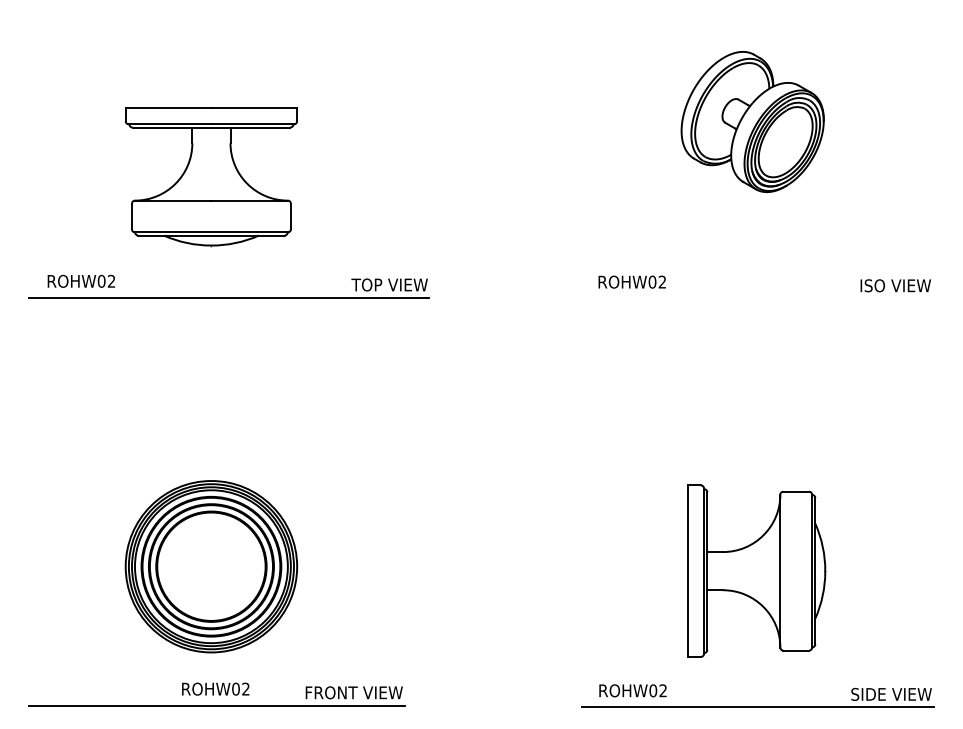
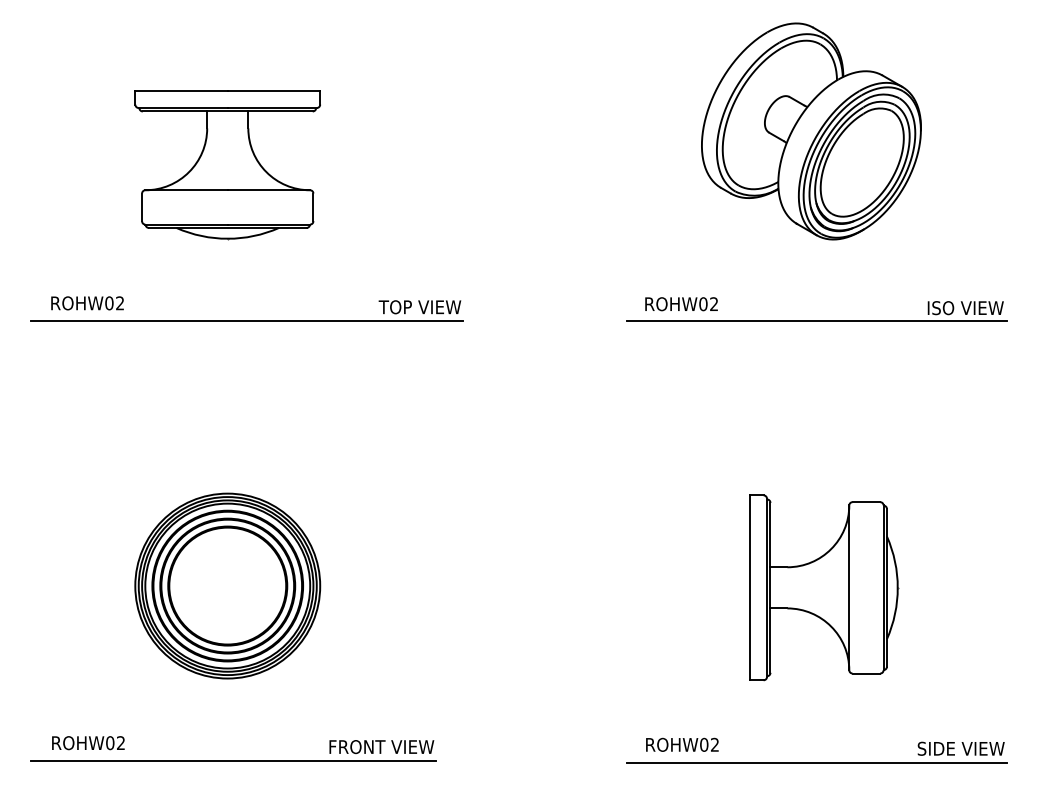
part: (752, 122) -> (811, 131), size x1.43
part: (211, 177) -> (227, 165), moved
line: (757, 297) -> (816, 320), added
part: (211, 566) -> (227, 585), moved
part: (757, 570) -> (824, 587), moved
text: (215, 689) -> (88, 743), moved

